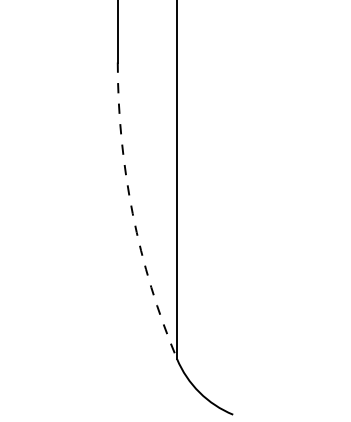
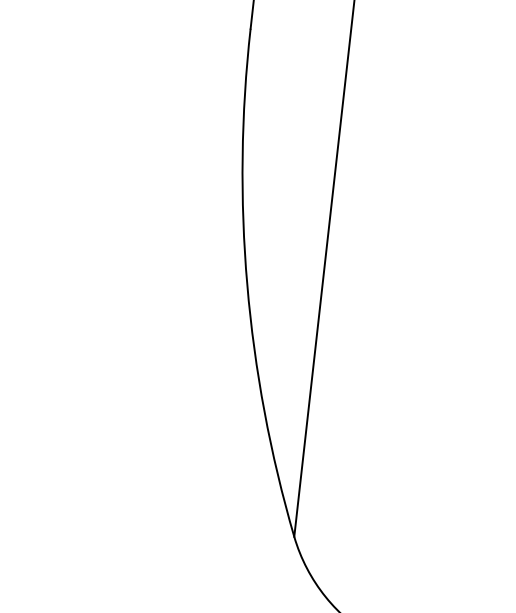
arc: (132, 213) -> (246, 284), dashed -> solid

